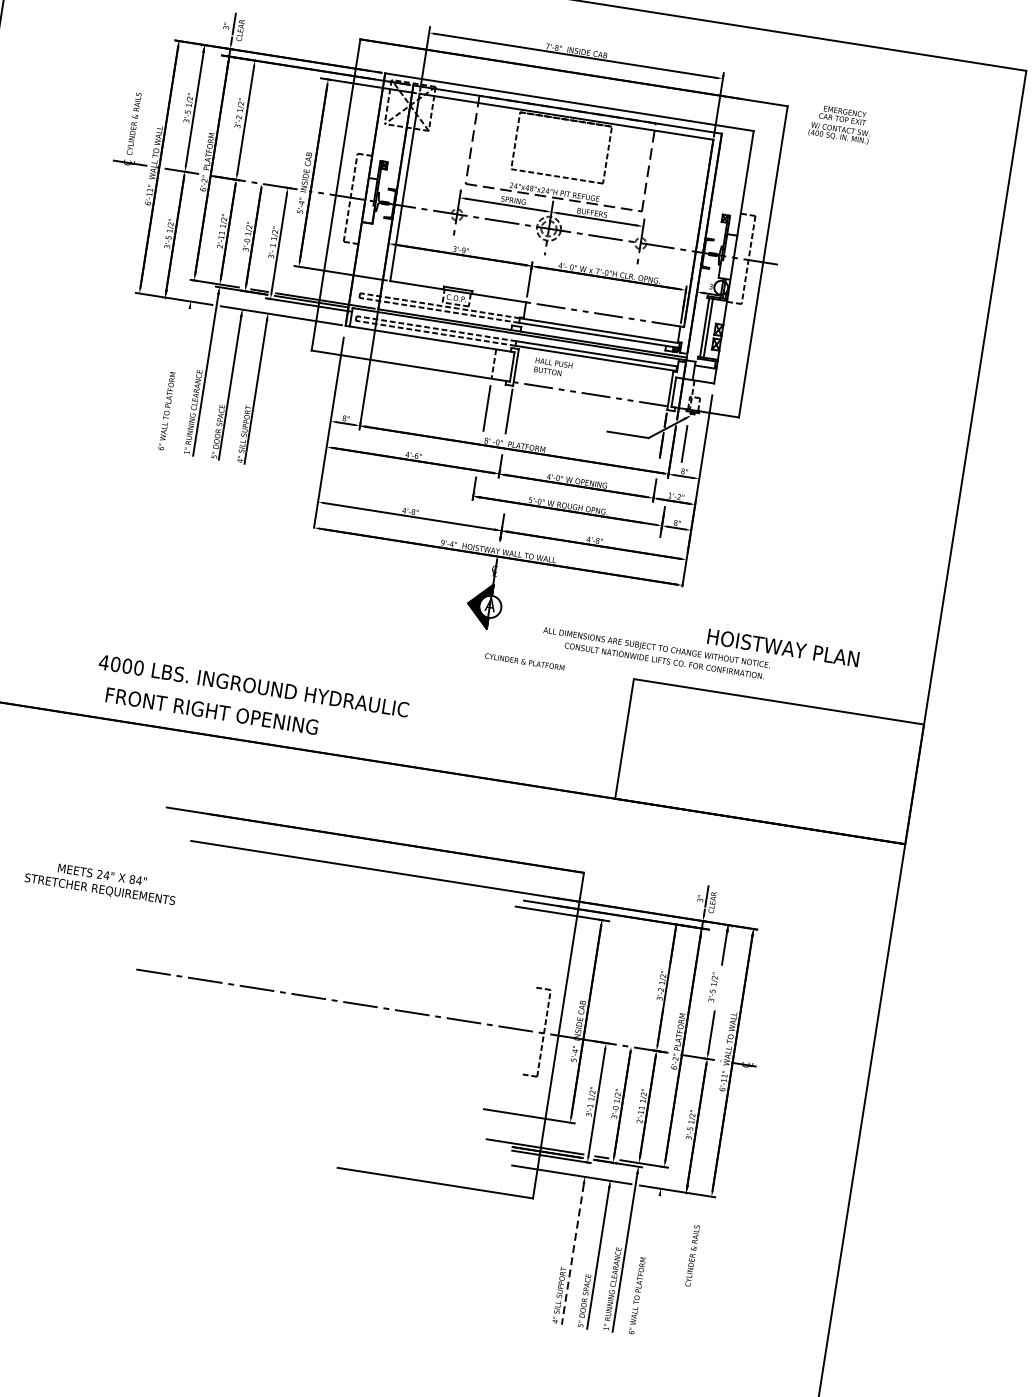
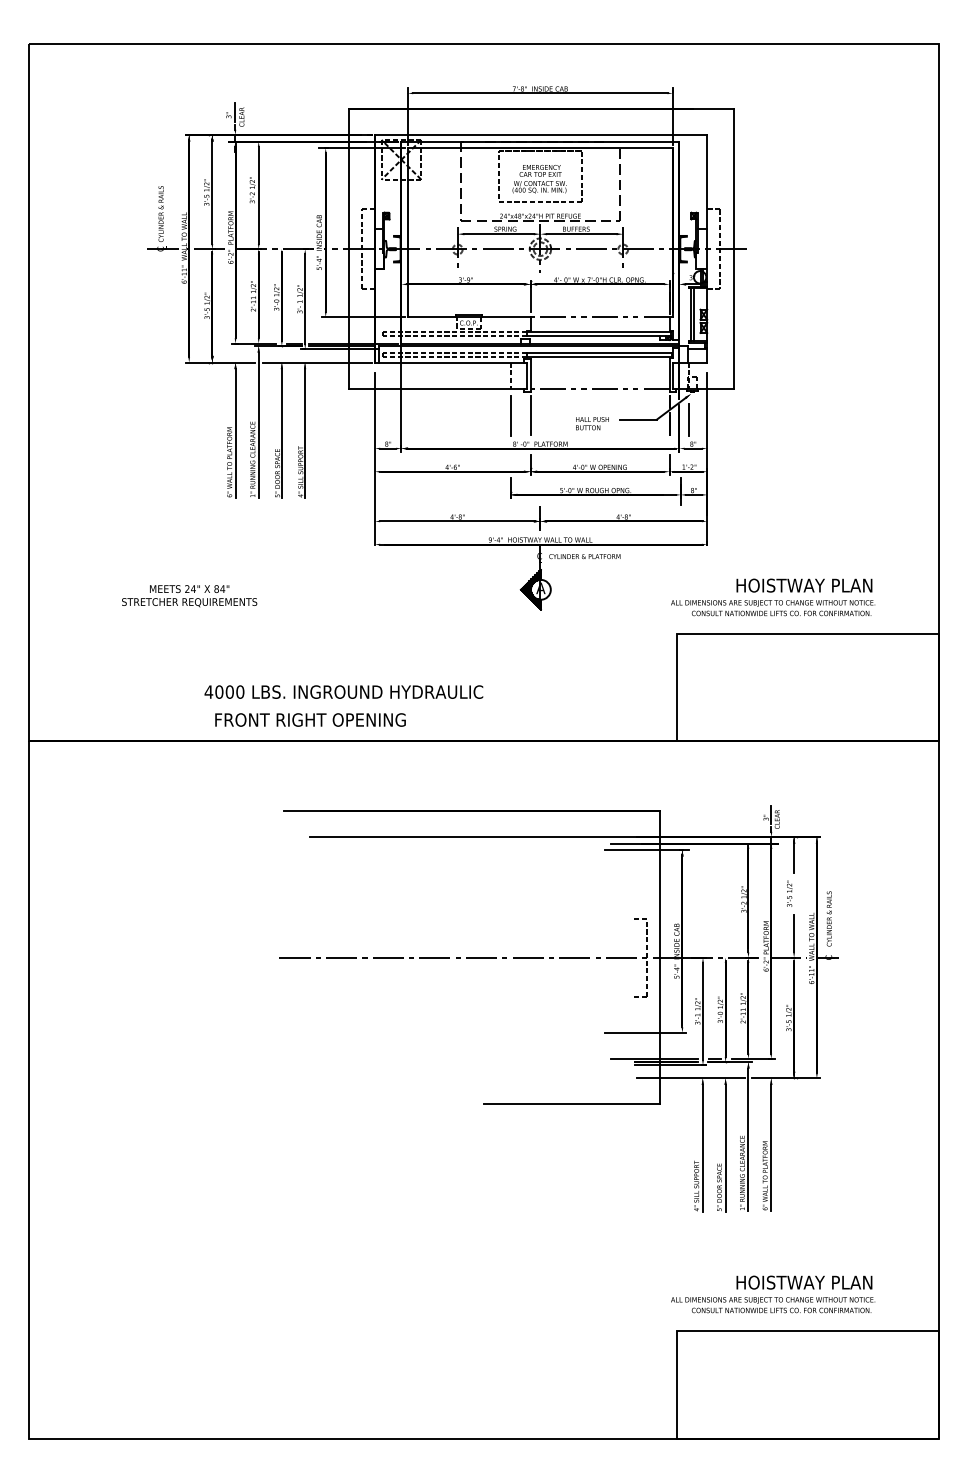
text: (840, 124) -> (539, 179), moved
text: (553, 367) -> (592, 423), moved
line: (178, 380) -> (235, 433), added
text: (656, 654) -> (773, 608), moved
text: (524, 661) -> (584, 556), moved
text: (100, 883) -> (189, 596), moved
line: (572, 1254) -> (702, 1148), dashed -> solid
text: (691, 1255) -> (828, 918), moved
line: (649, 1265) -> (771, 1147), added

